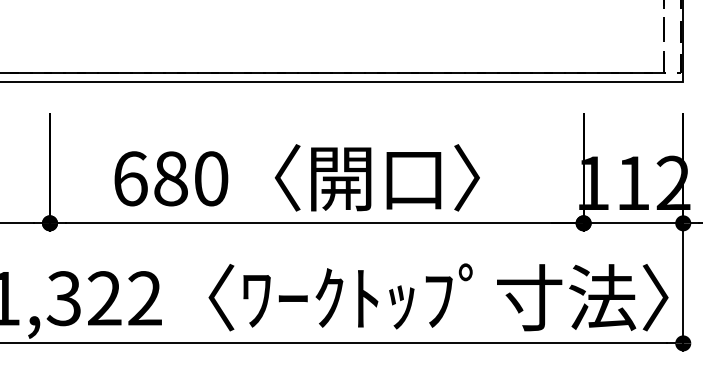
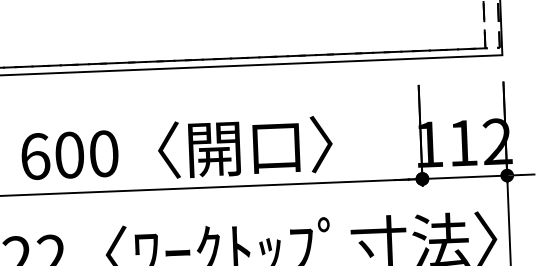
text: (170, 178) -> (69, 154), 680 -> 600

